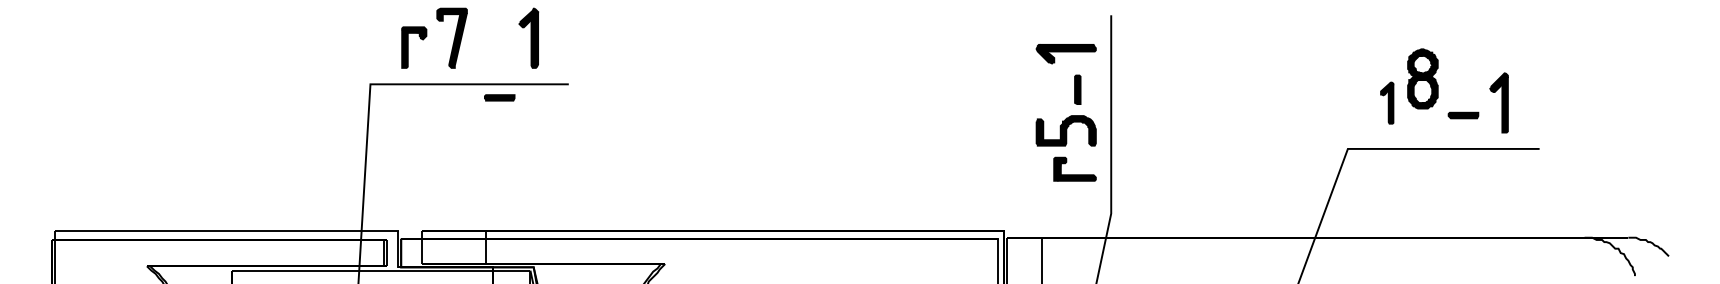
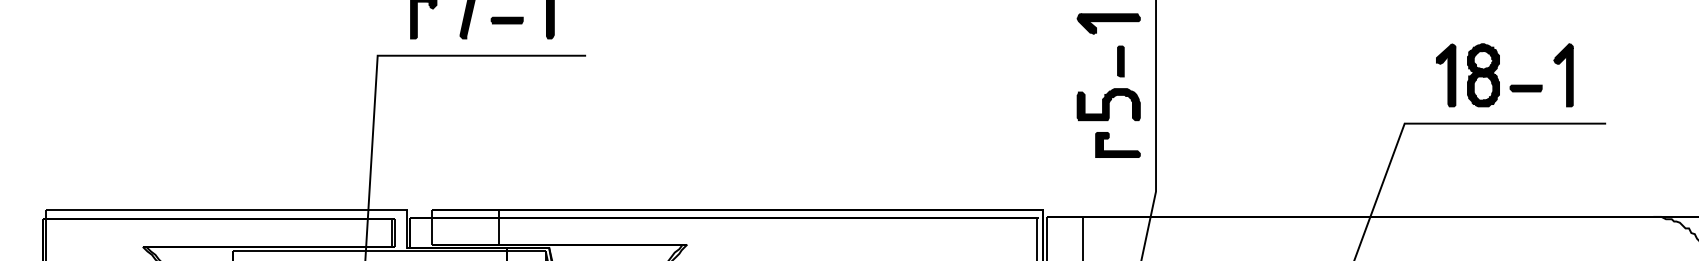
part: (1422, 78) -> (1483, 74), moved
part: (499, 97) -> (506, 20), moved
part: (1386, 102) -> (1445, 74), size x1.43

